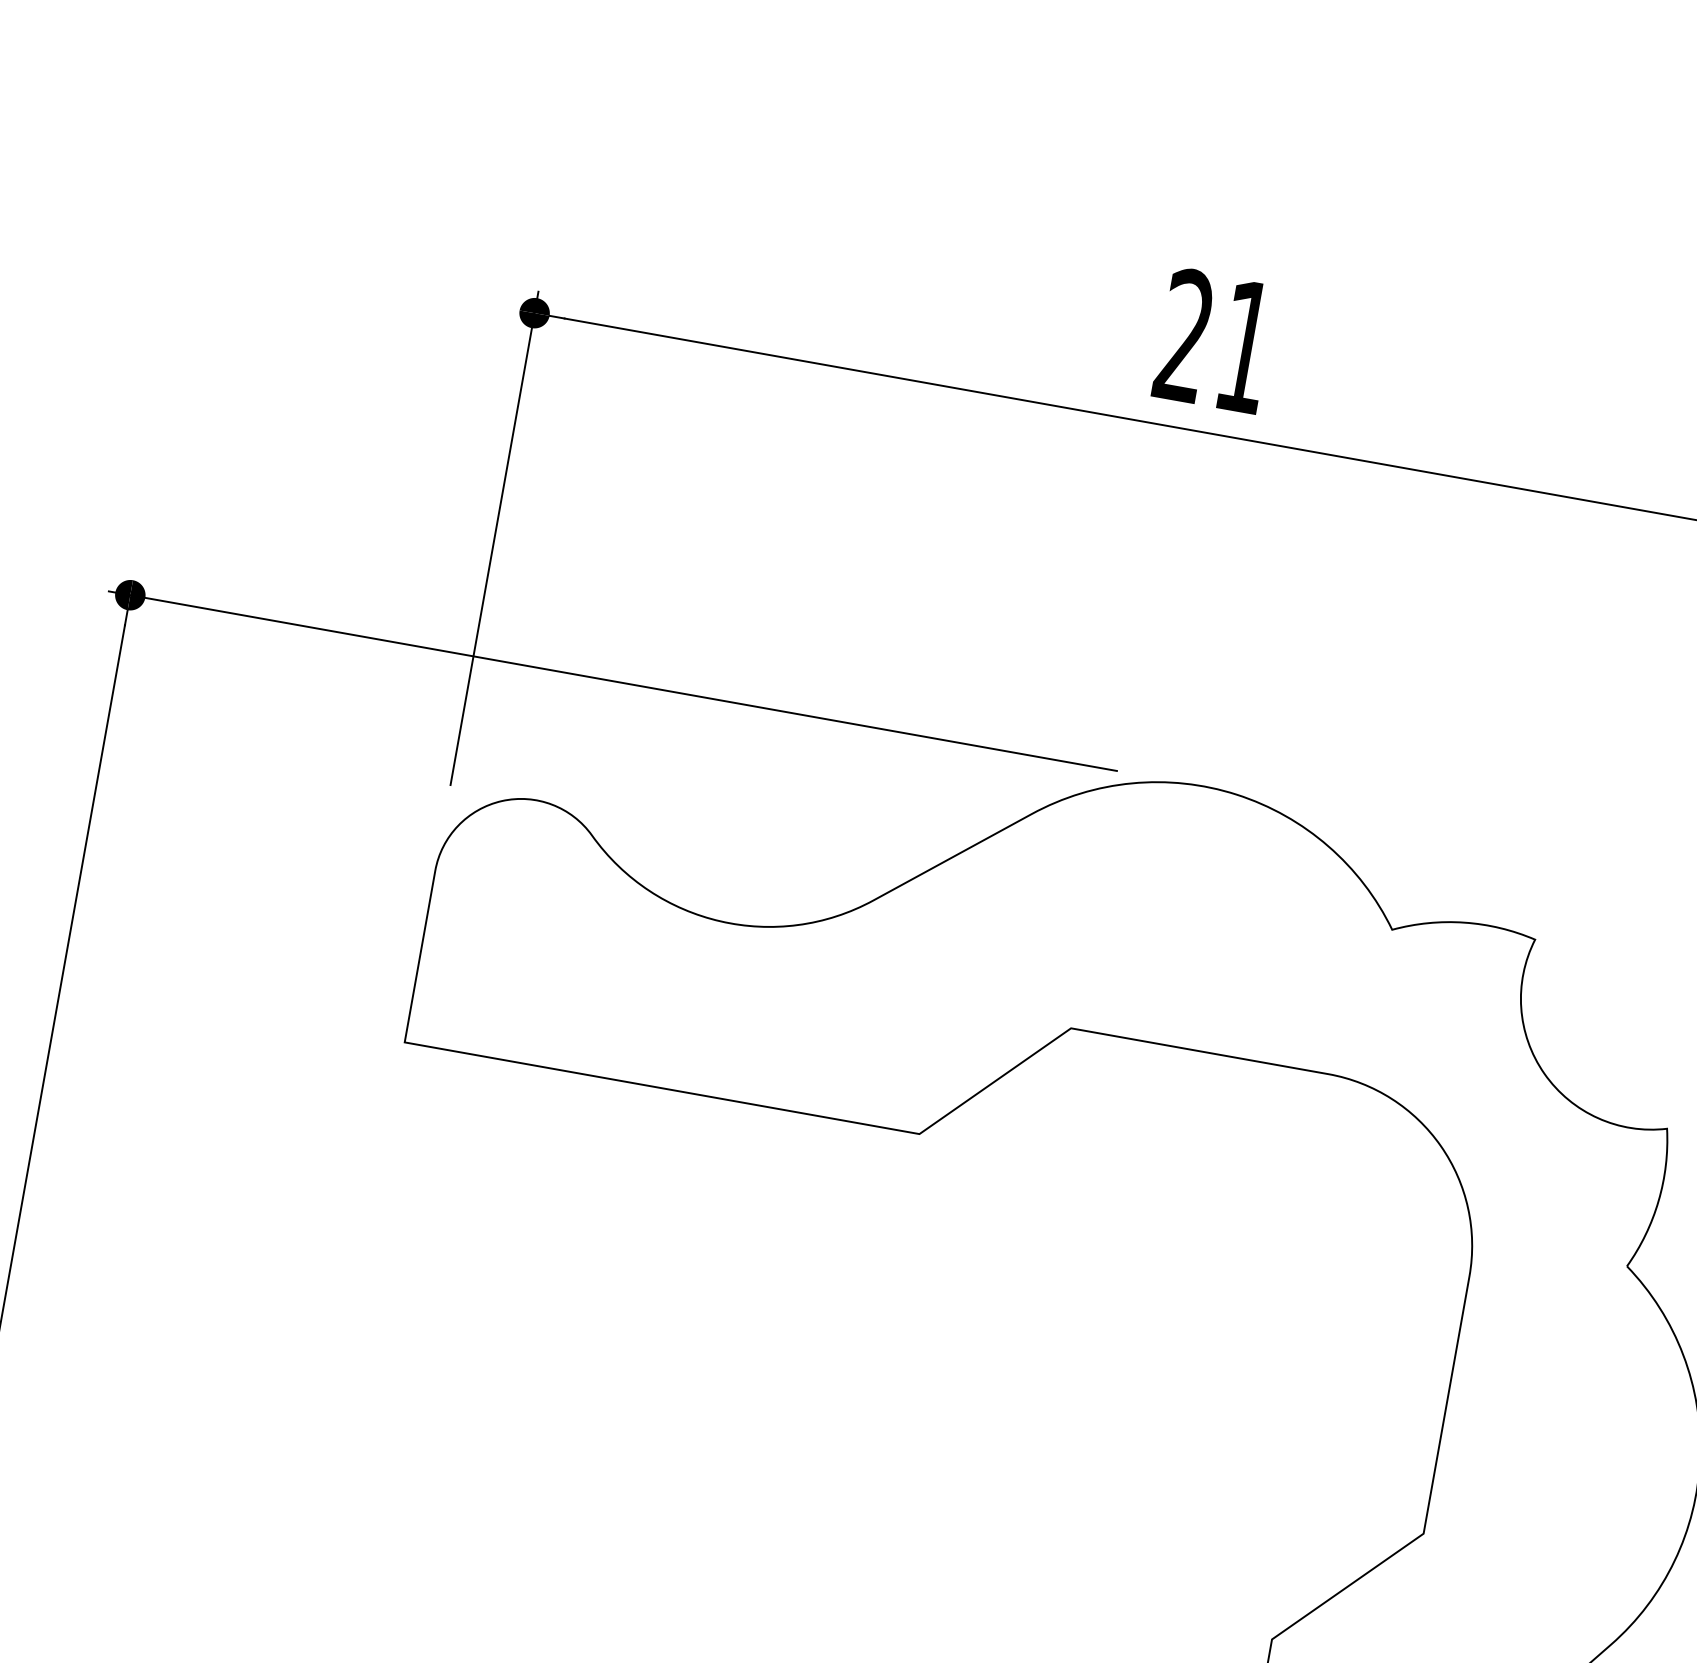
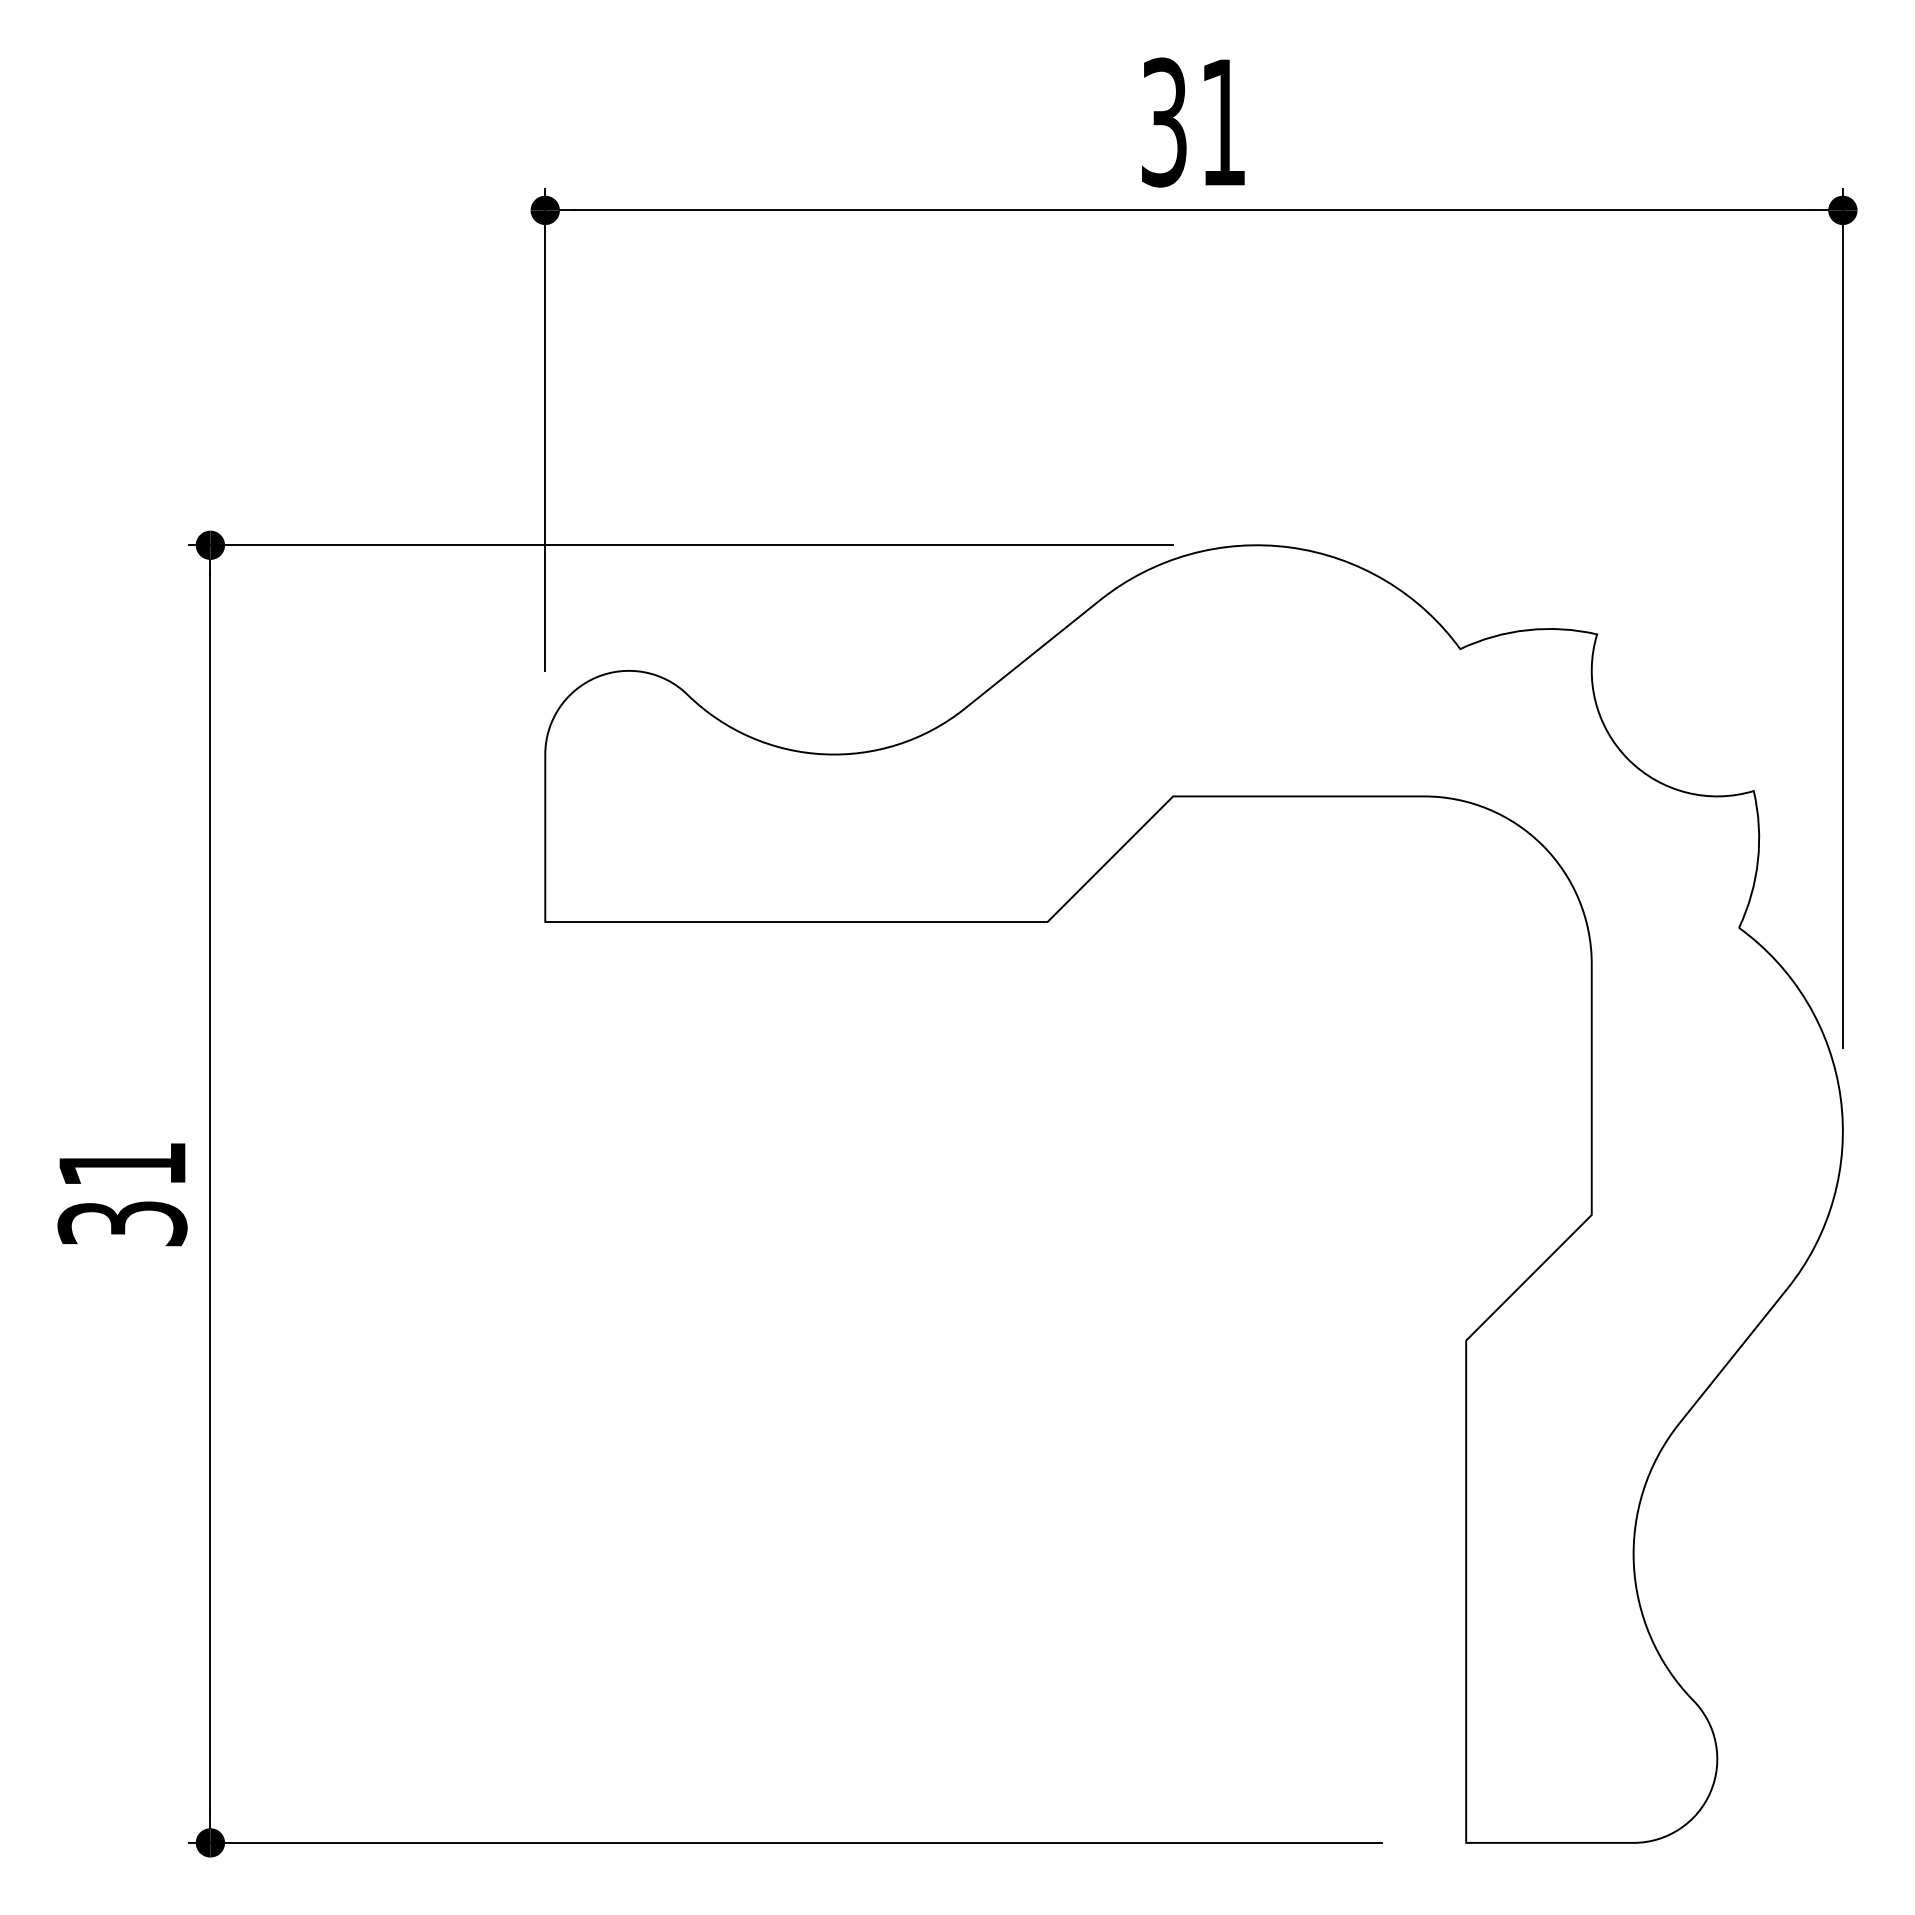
text: (1184, 335) -> (1163, 122), 21 -> 31

